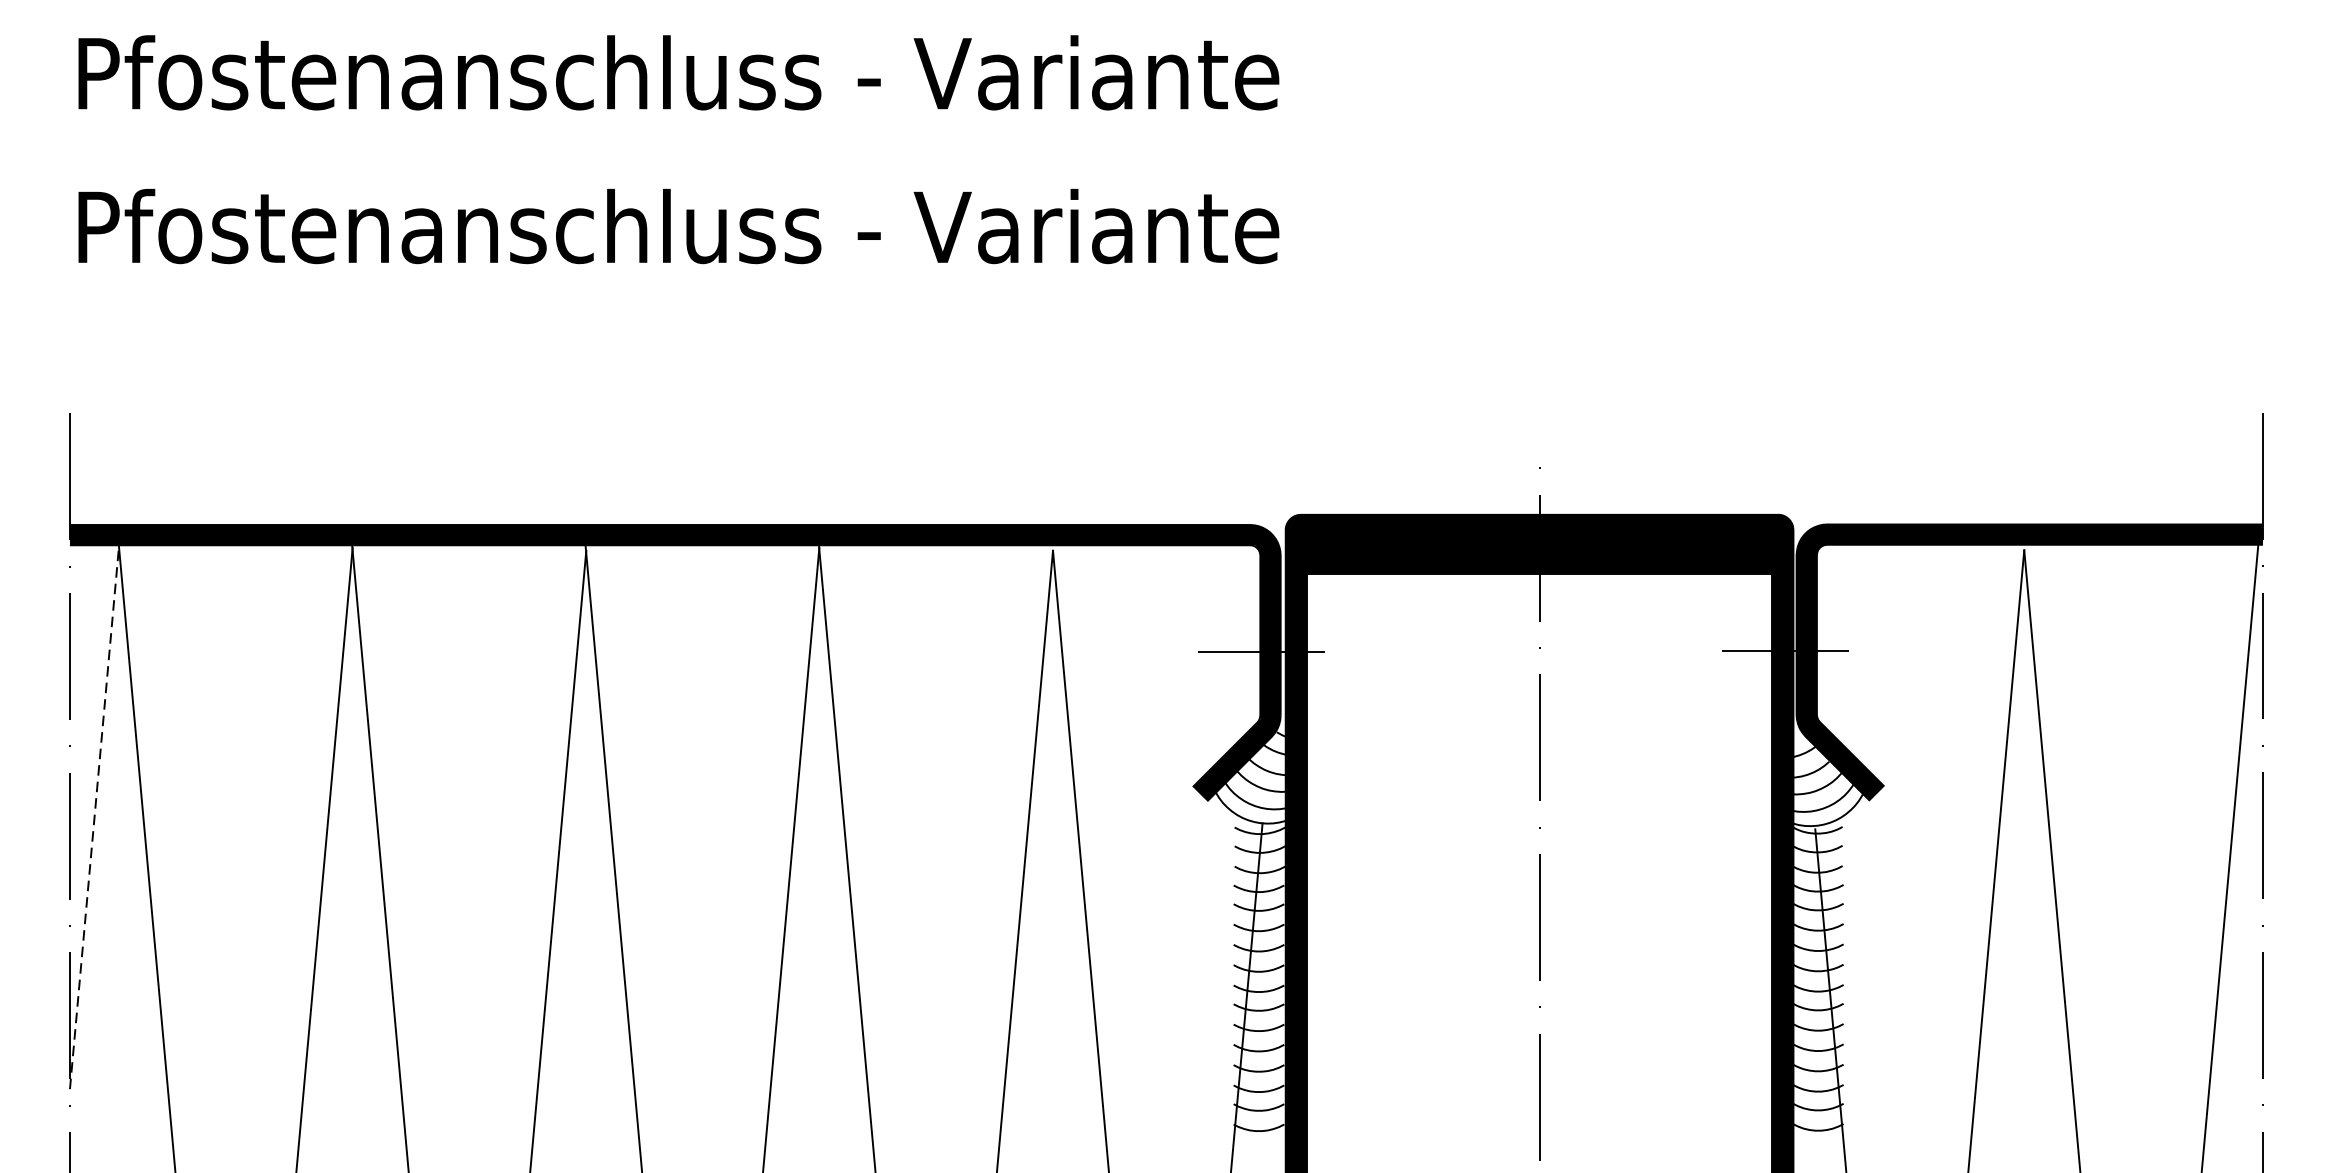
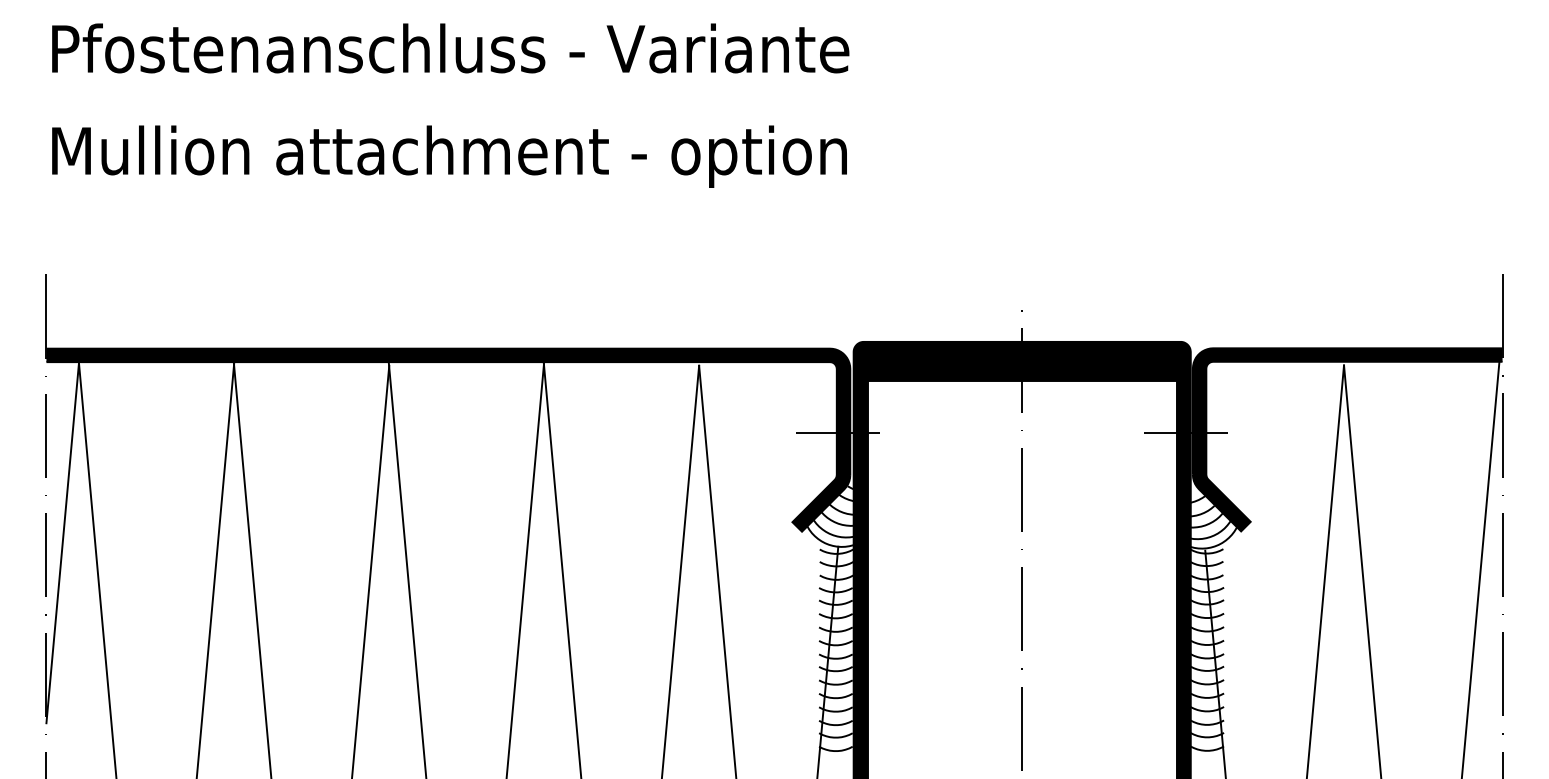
text: (683, 235) -> (453, 156), Pfostenanschluss - Variante -> Mullion attachment - option
line: (94, 816) -> (62, 542), dashed -> solid

